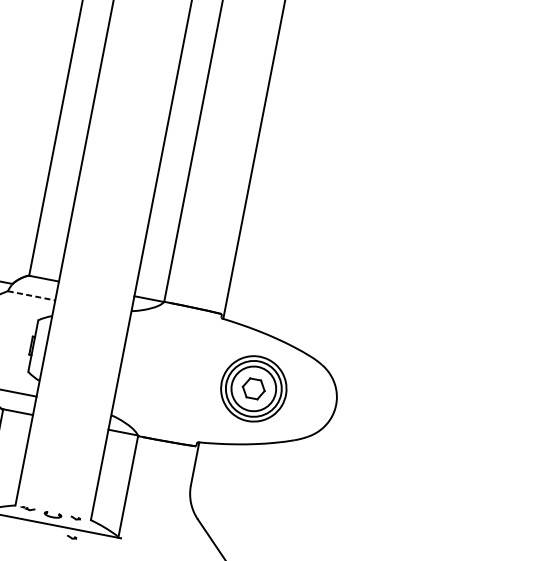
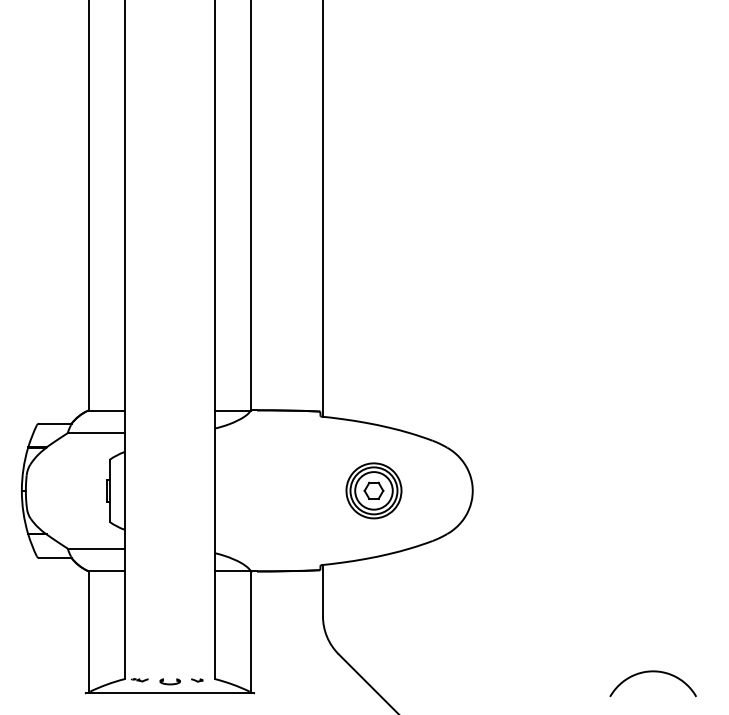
line: (31, 296) -> (96, 433), dashed -> solid
part: (253, 388) -> (373, 490), size x0.71
part: (72, 537) -> (197, 703), removed

